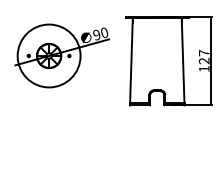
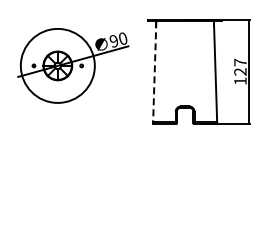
line: (131, 62) -> (154, 73), solid -> dashed

